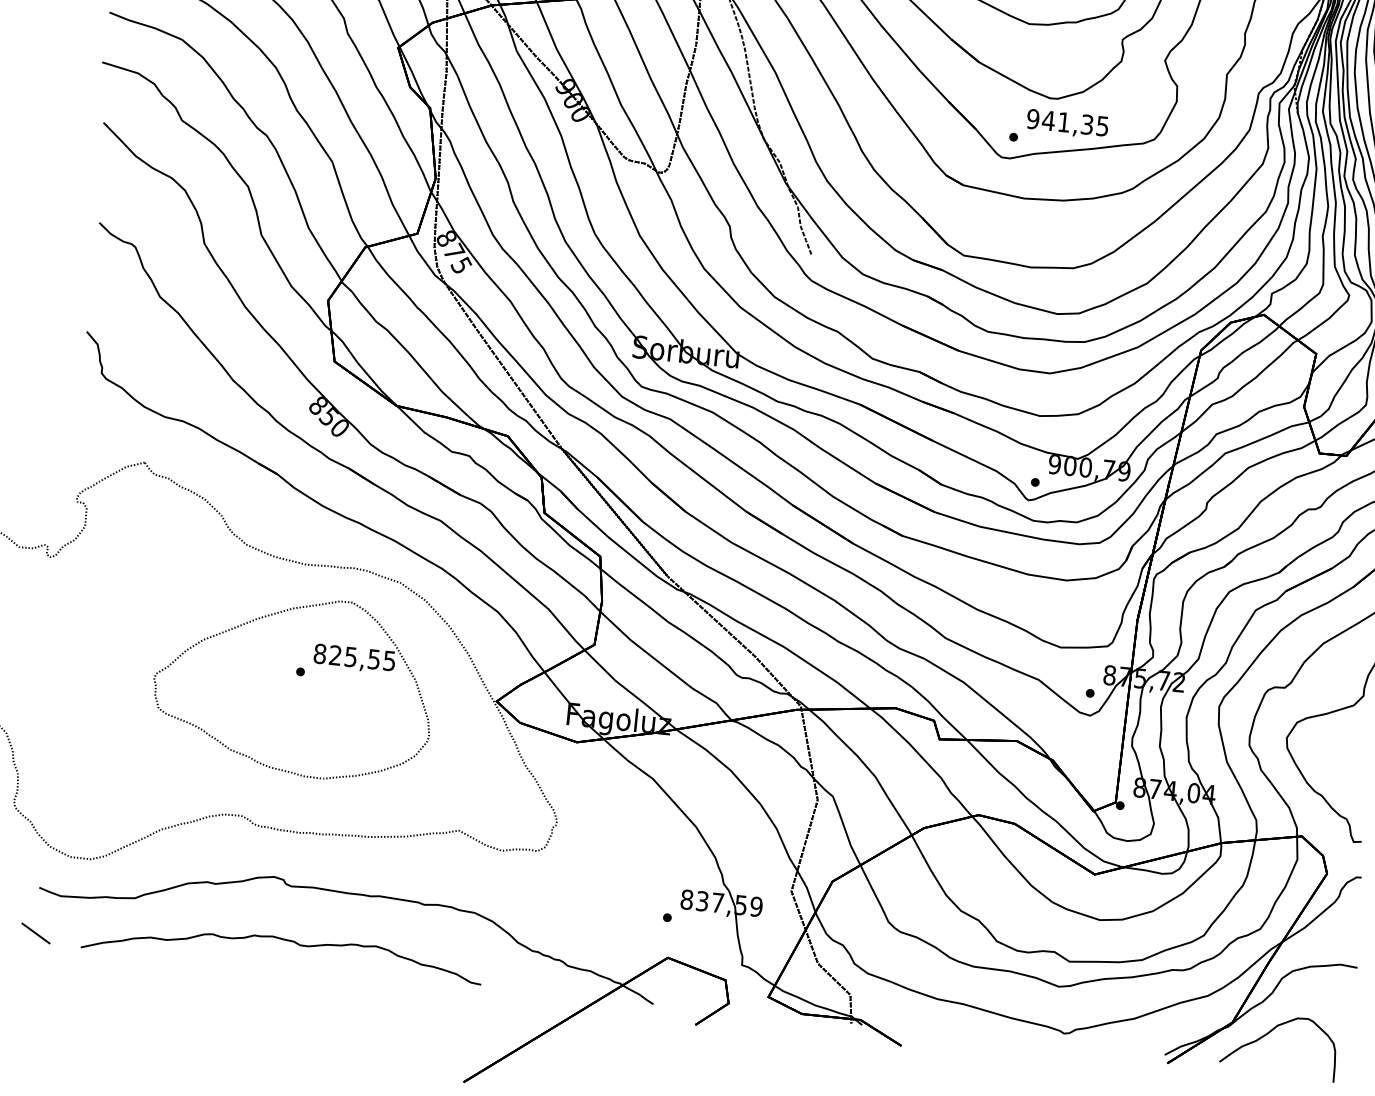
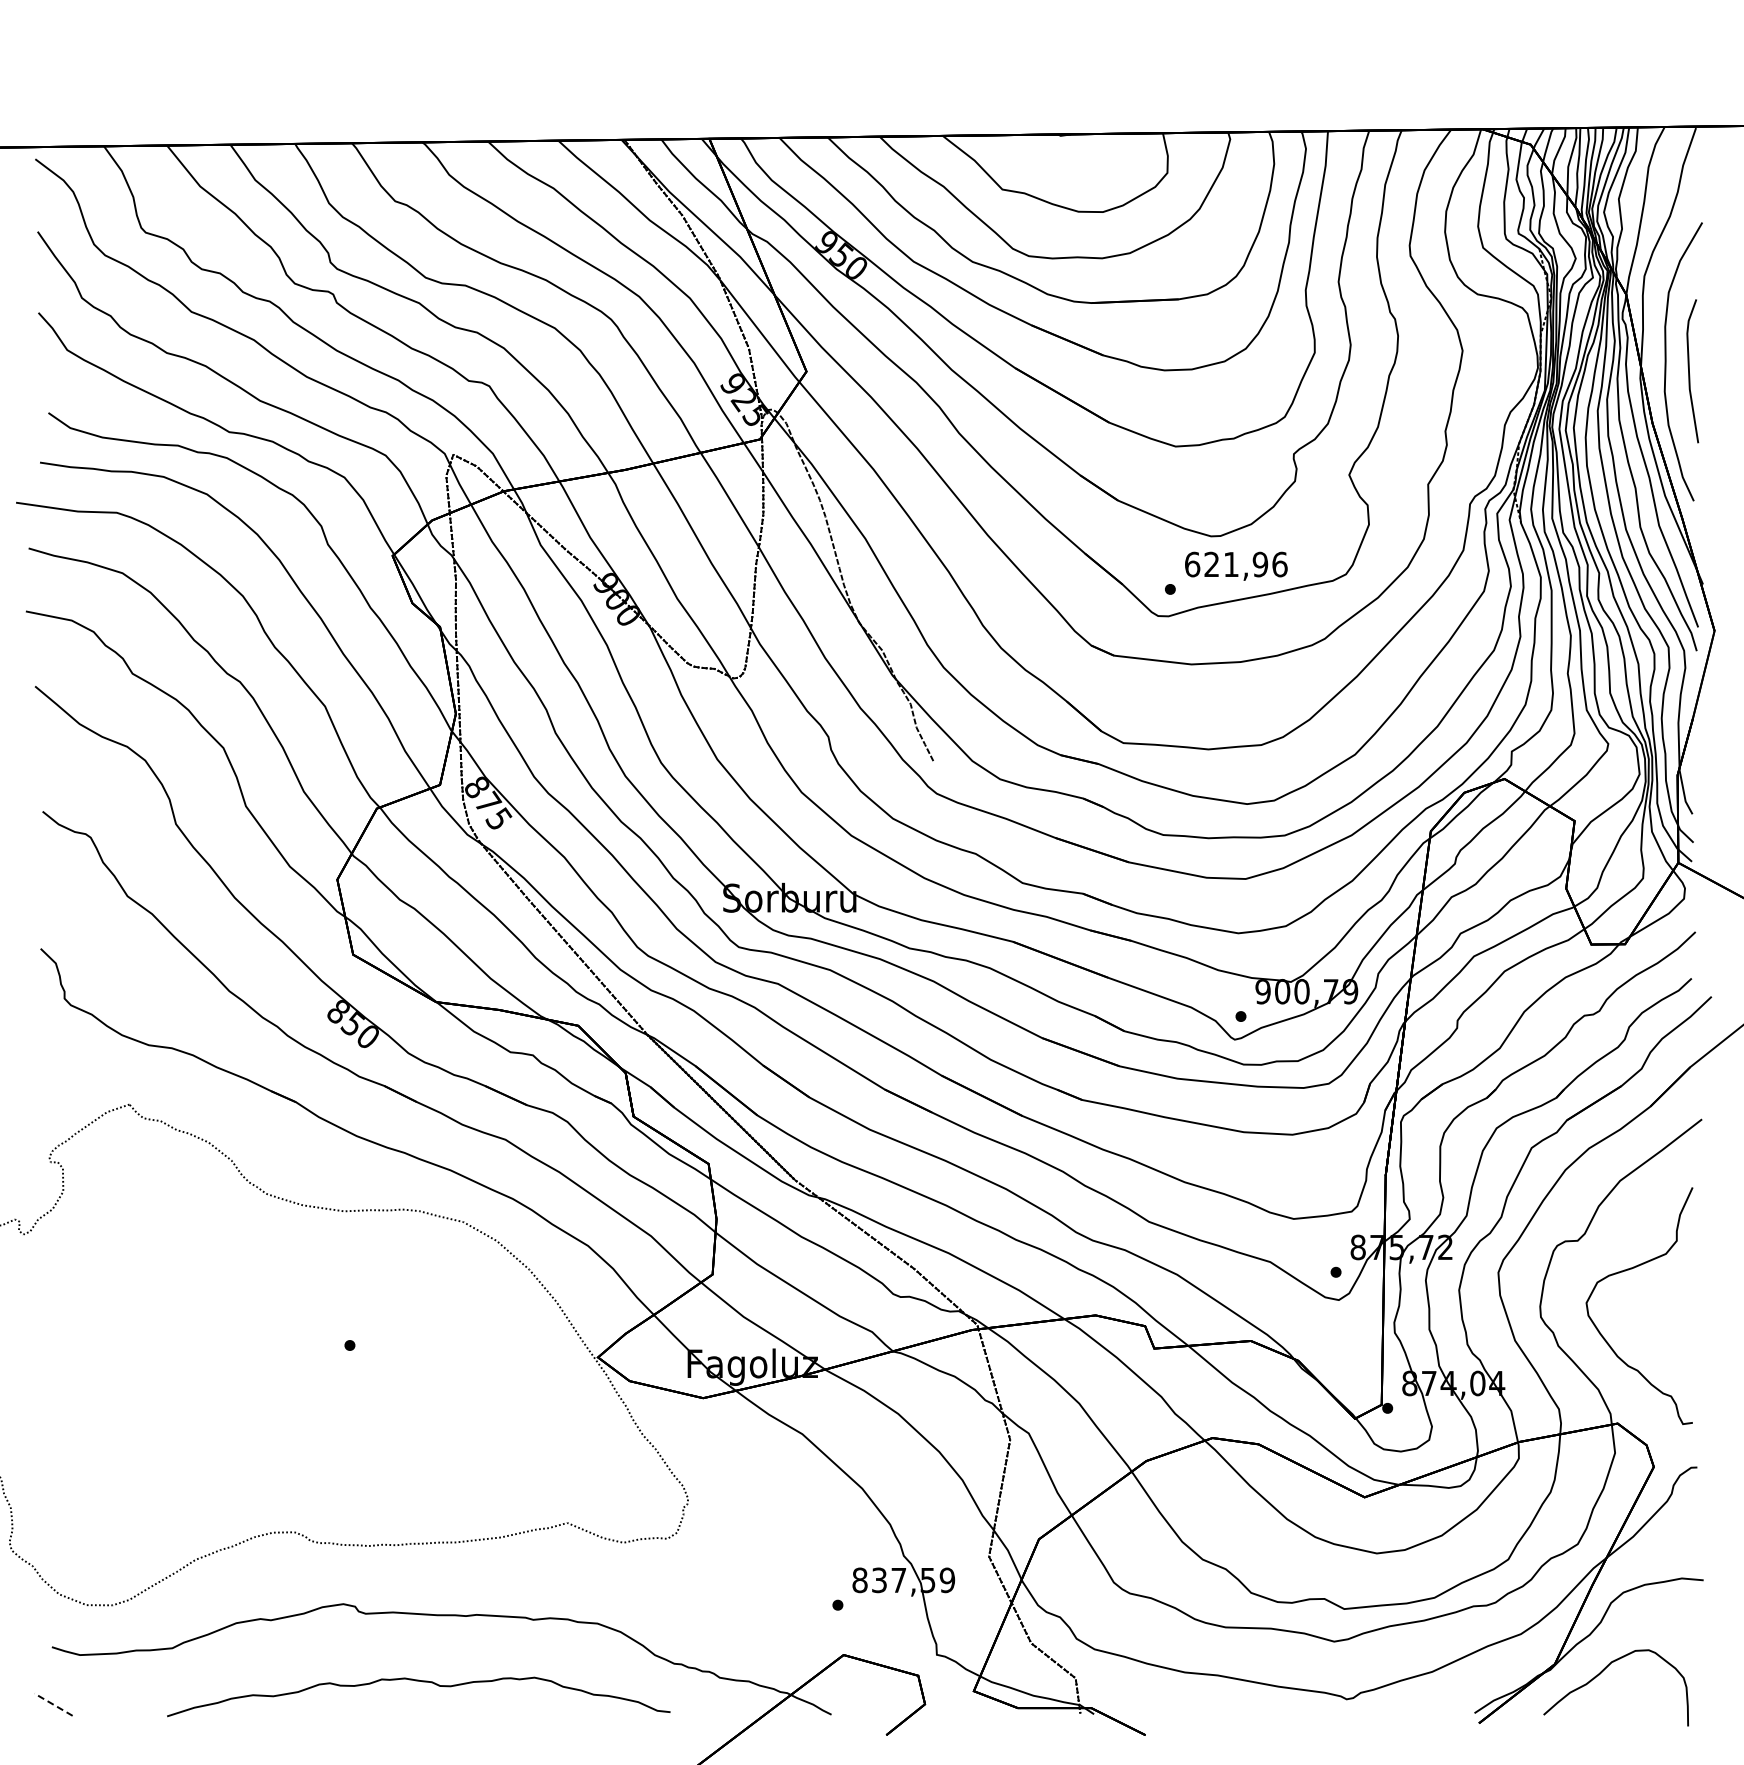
text: (1067, 122) -> (1235, 564), 941,35 -> 621,96
part: (315, 663) -> (367, 1332), removed
line: (35, 933) -> (53, 1704), solid -> dashed
curve: (286, 941) -> (422, 1682), moved

